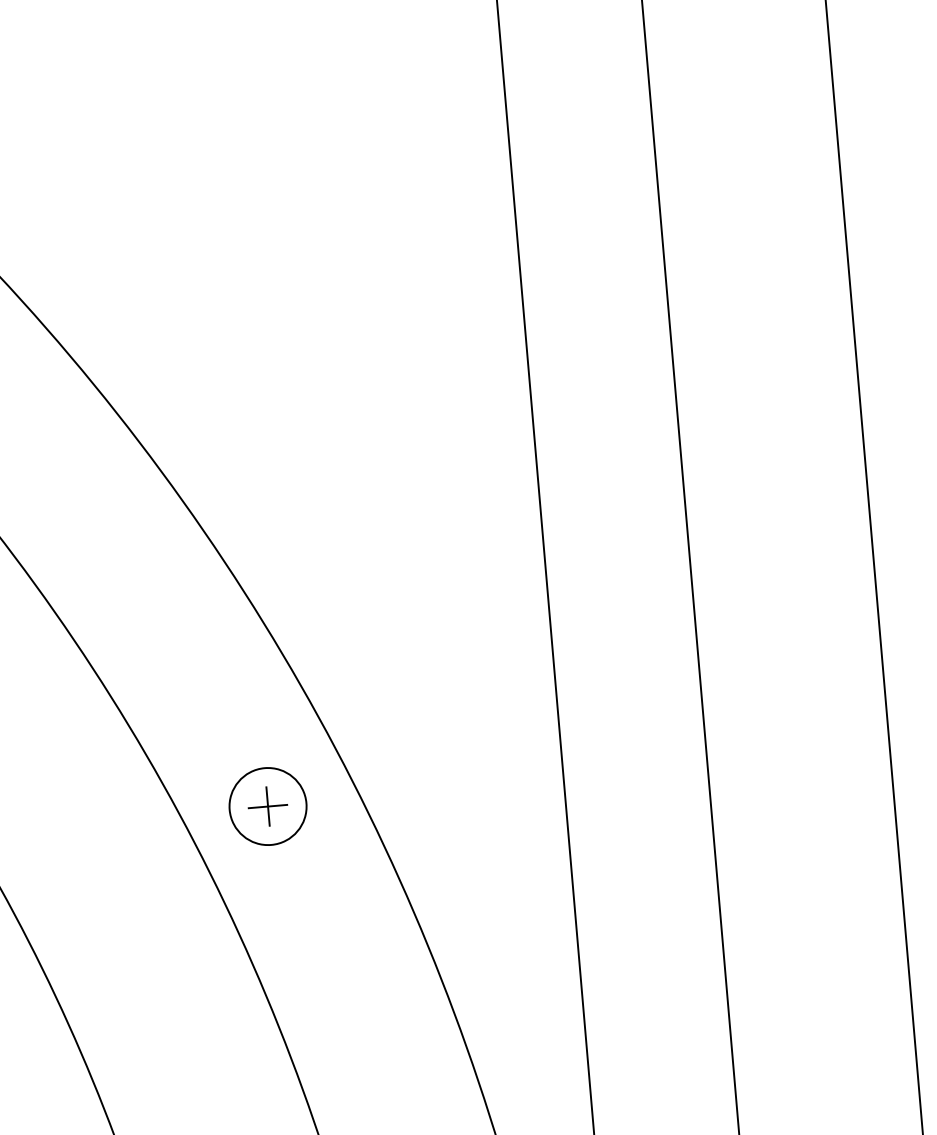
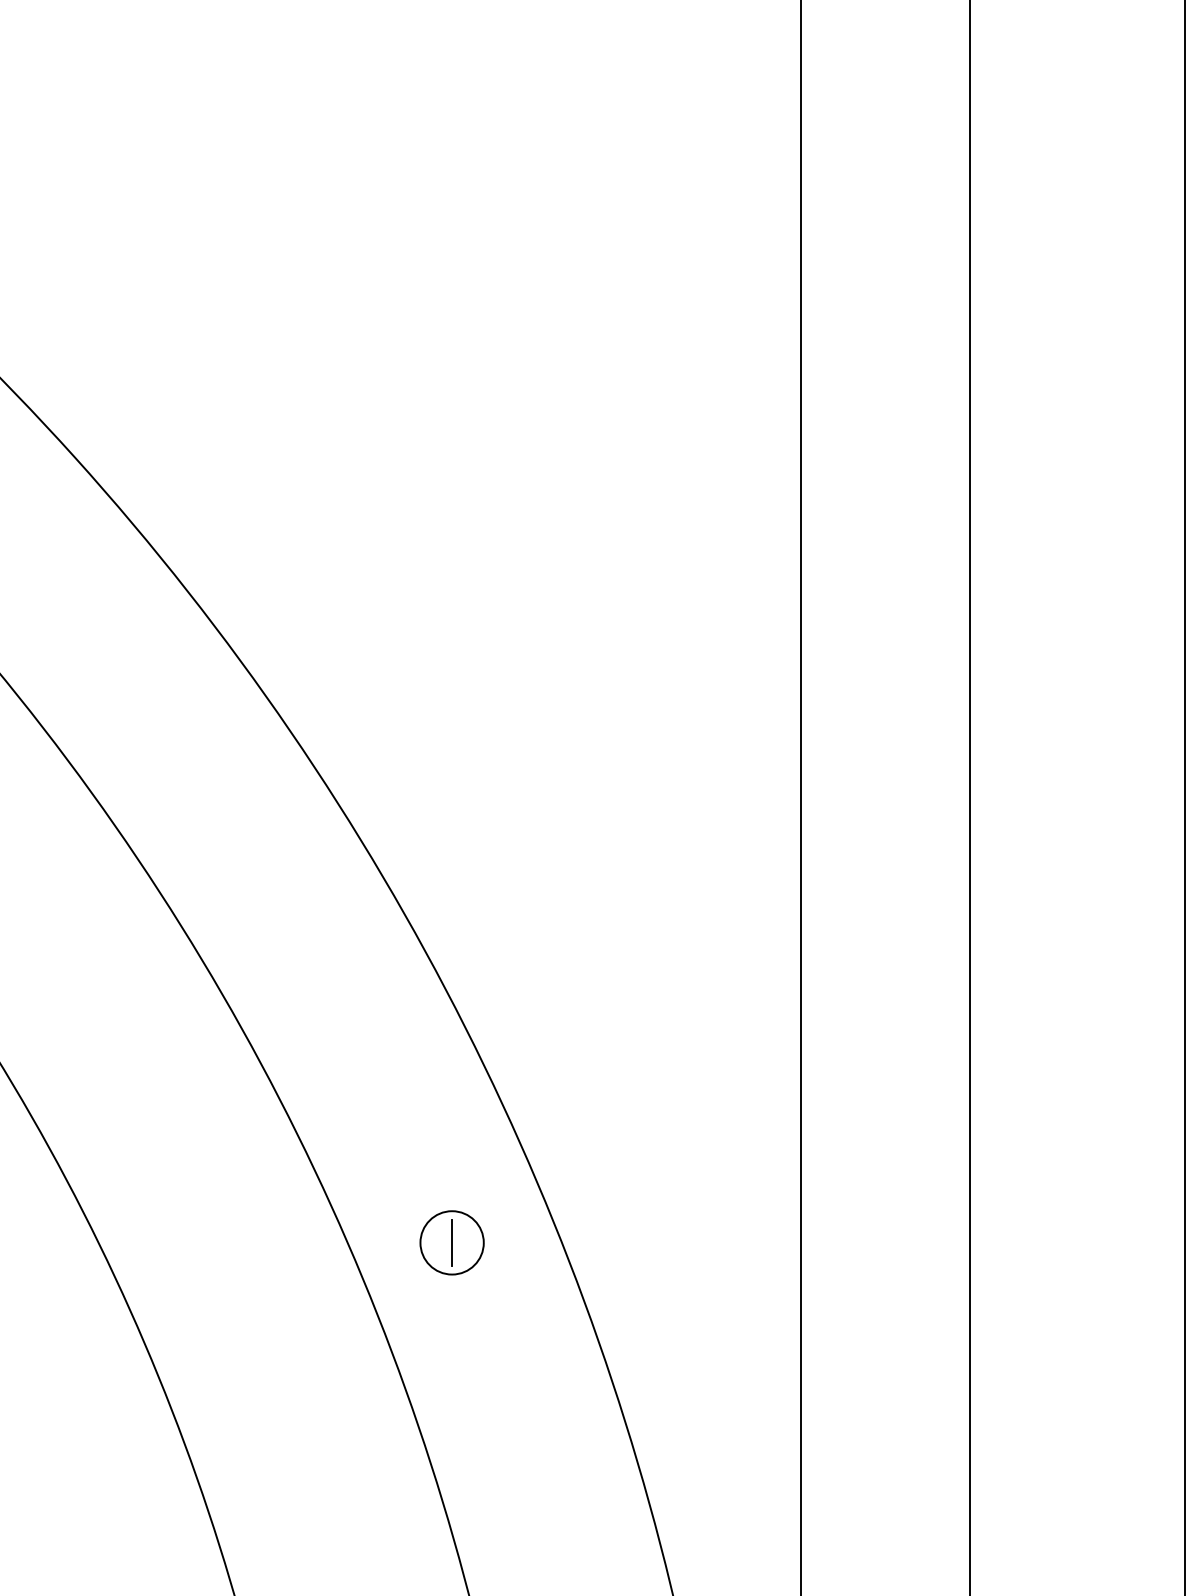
circle: (267, 806) -> (451, 1242), size x0.7
line: (267, 806) -> (451, 1242), removed

